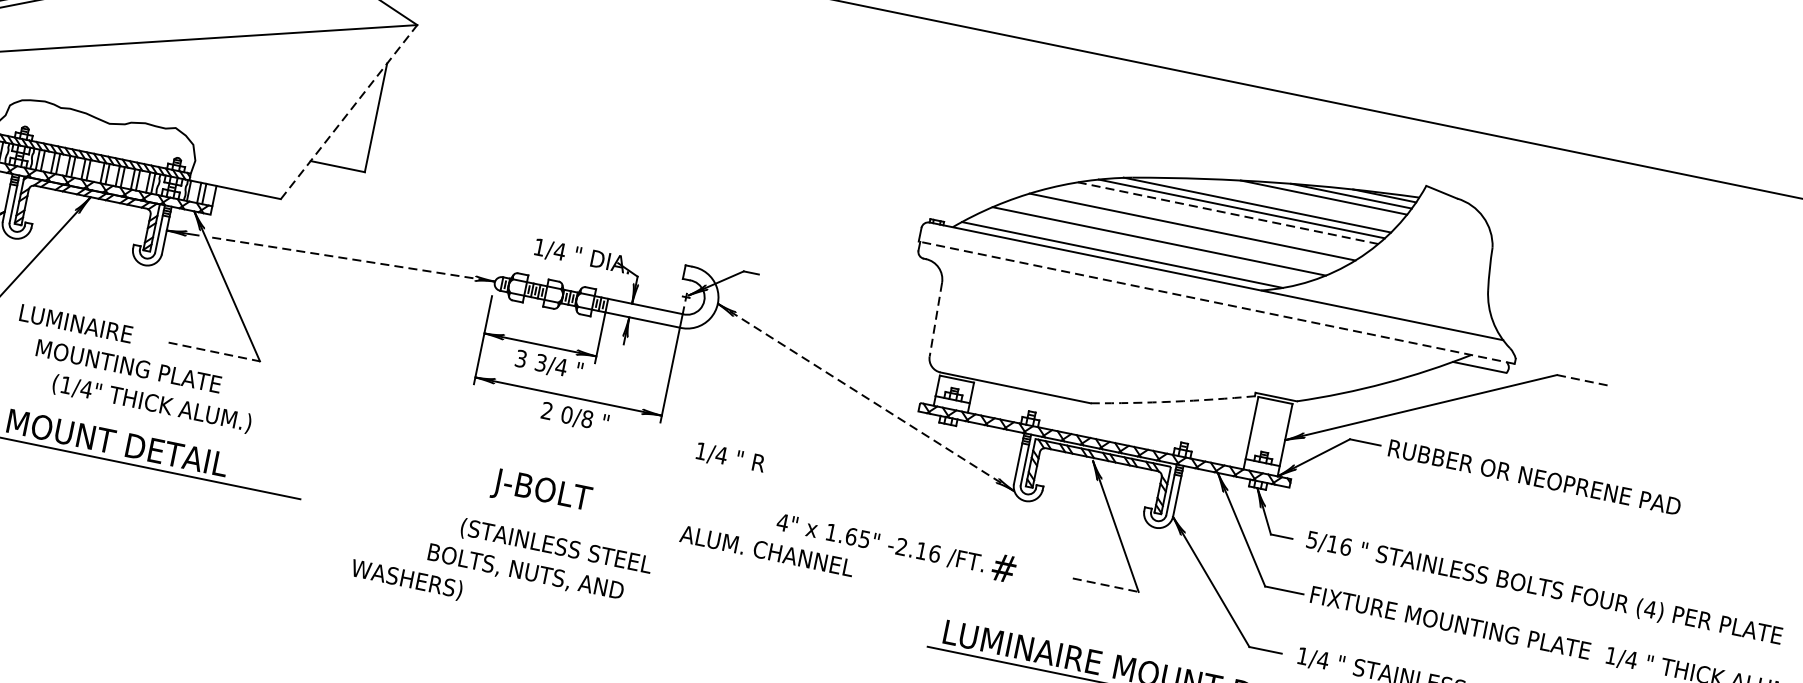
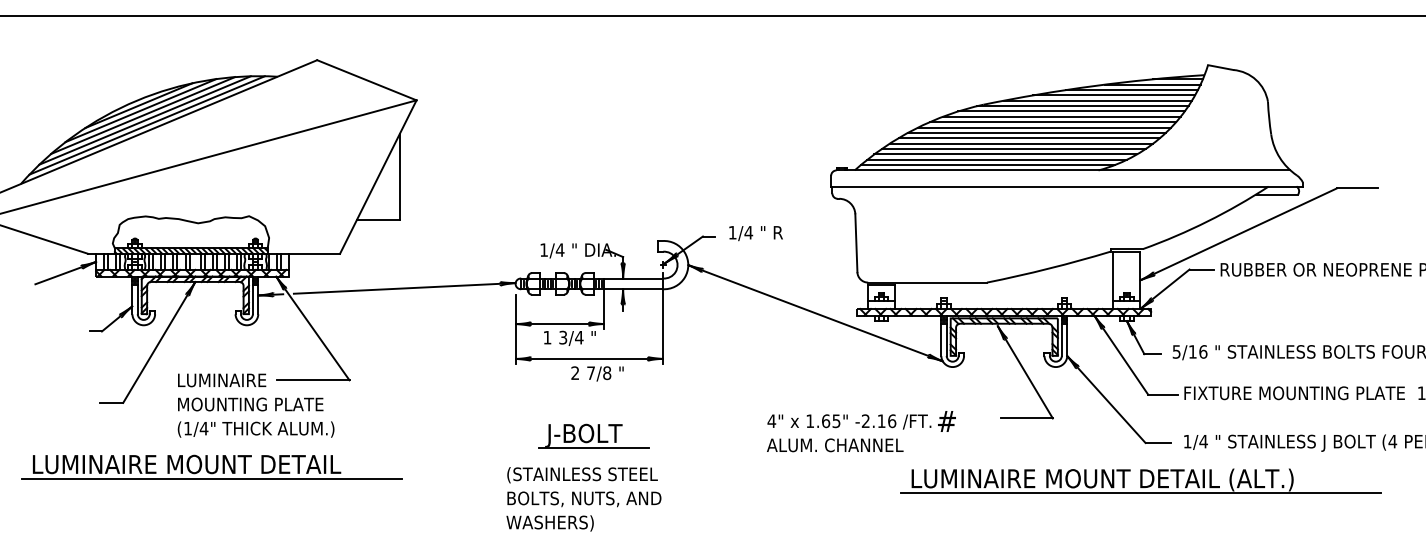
line: (349, 112) -> (378, 177), dashed -> solid
line: (1300, 199) -> (1114, 95), added
line: (1277, 201) -> (1097, 100), added
line: (1227, 212) -> (1061, 116), dashed -> solid
line: (1214, 217) -> (1052, 122), added
line: (1203, 222) -> (1044, 127), added
line: (1180, 231) -> (1028, 138), added
line: (1170, 236) -> (1021, 143), added
line: (1147, 246) -> (1005, 154), added
line: (1135, 250) -> (997, 159), added
line: (354, 259) -> (405, 288), dashed -> solid
line: (1217, 302) -> (1067, 186), dashed -> solid
line: (935, 320) -> (856, 243), dashed -> solid
text: (76, 324) -> (222, 380), moved
line: (214, 352) -> (313, 380), dashed -> solid
text: (521, 358) -> (547, 337), 3 -> 1
line: (1583, 380) -> (1357, 188), dashed -> solid
line: (867, 398) -> (816, 313), dashed -> solid
arc: (1173, 401) -> (1049, 268), dashed -> solid
text: (151, 403) -> (255, 429), moved
text: (567, 415) -> (591, 373), 0/8 -> 7/8
text: (729, 458) -> (755, 233), moved
line: (550, 509) -> (593, 447), added
text: (556, 547) -> (582, 475), moved
text: (767, 551) -> (835, 445), moved
text: (406, 579) -> (549, 523), moved
line: (1106, 585) -> (1027, 418), dashed -> solid

